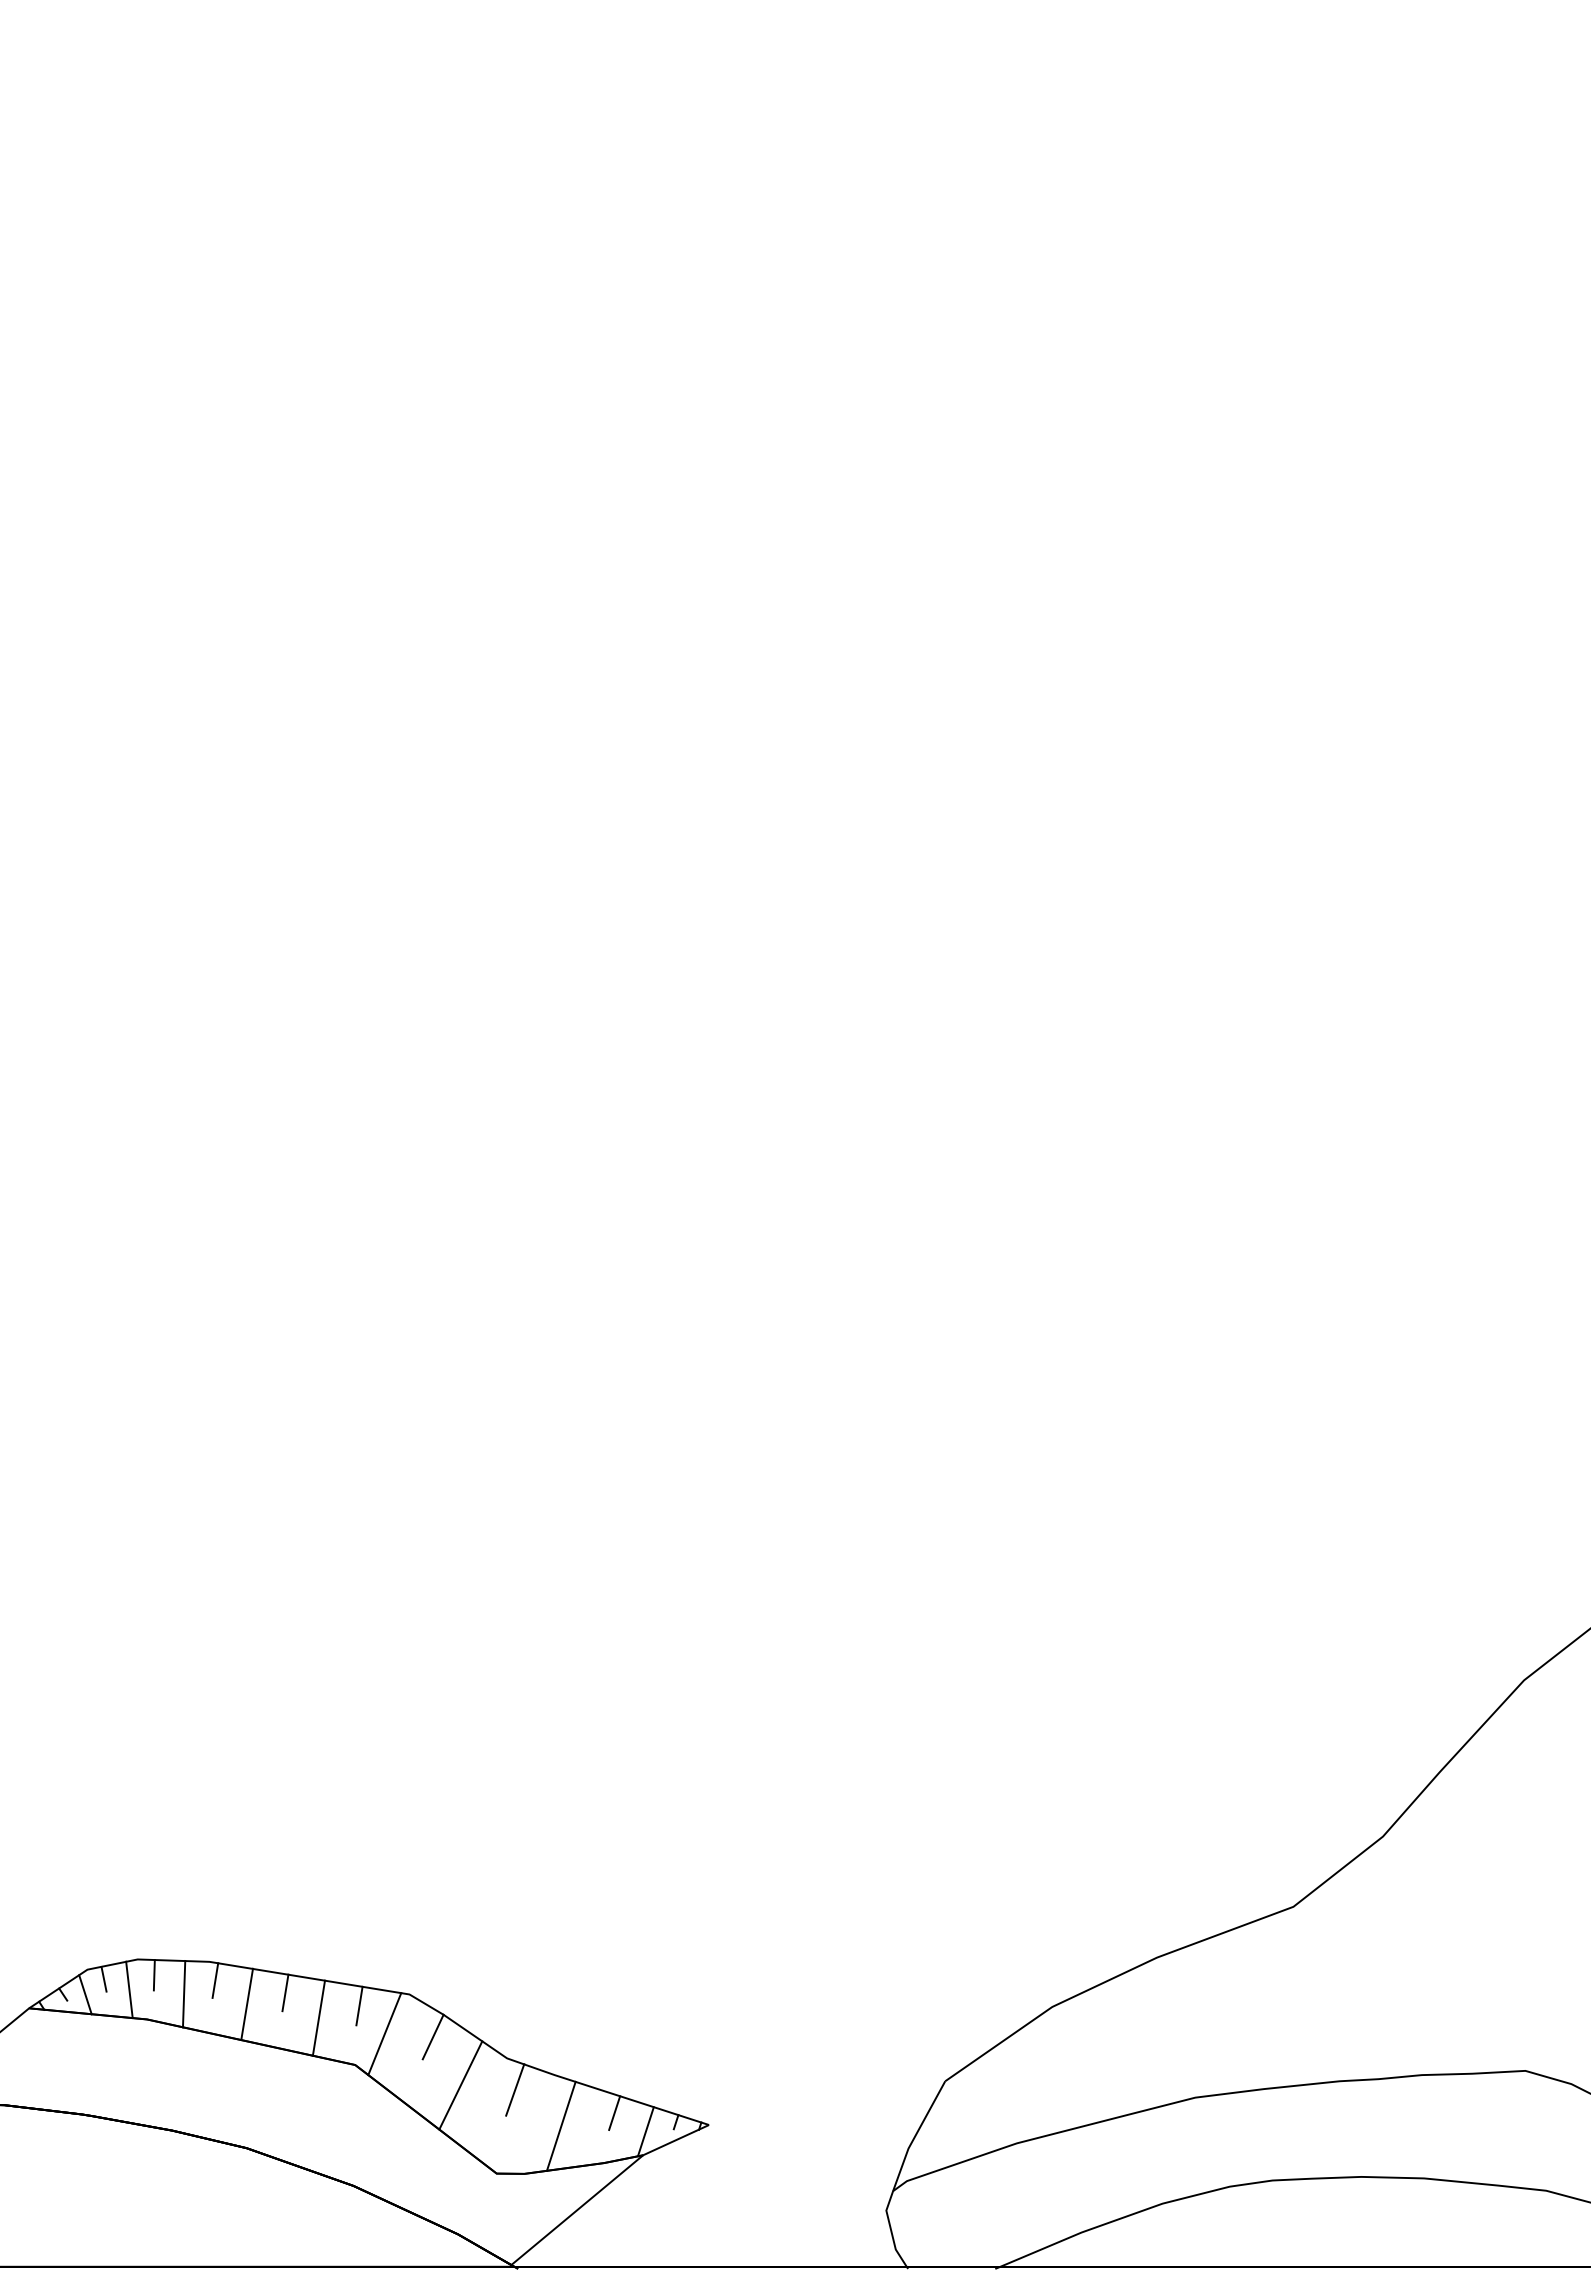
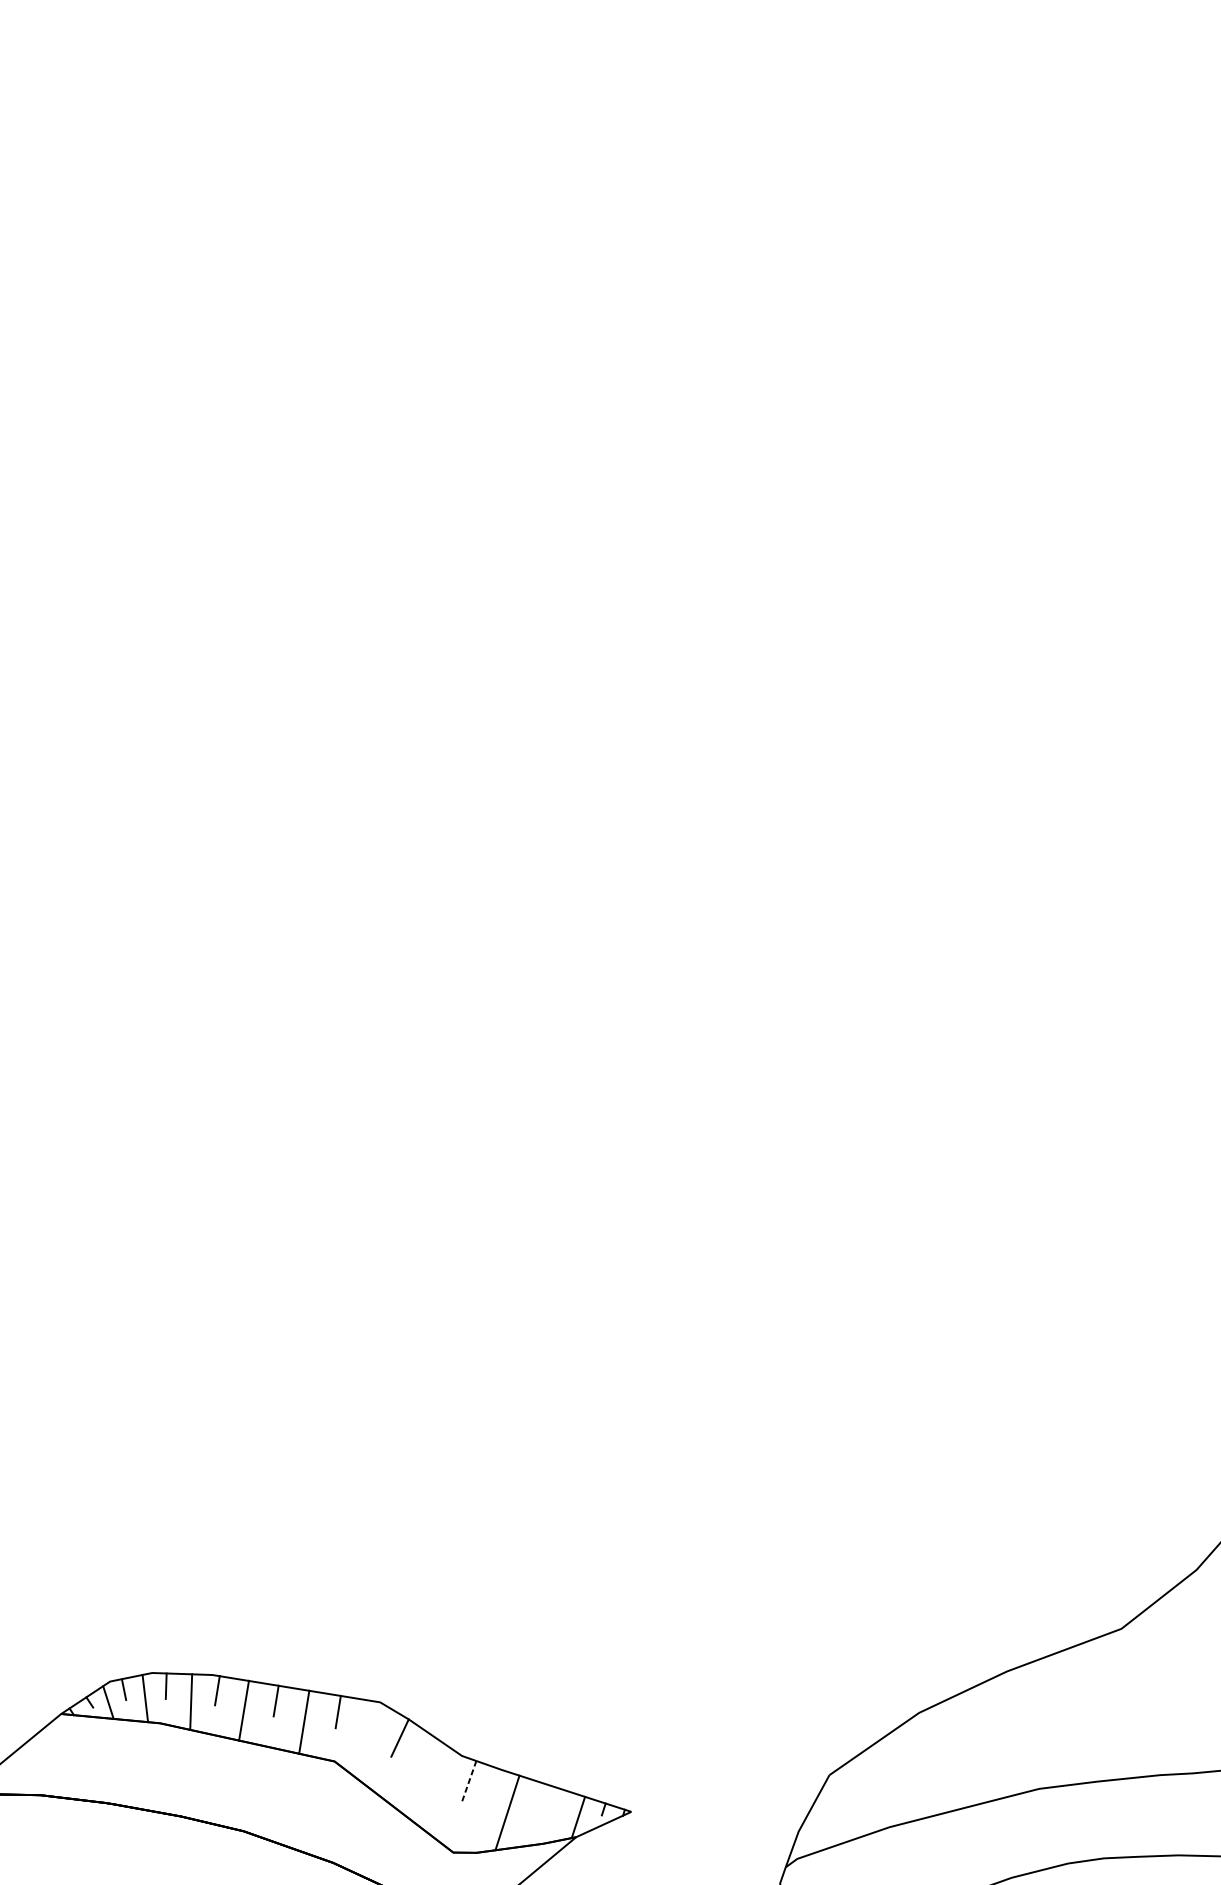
line: (384, 2034) -> (359, 1735), removed
line: (460, 2085) -> (422, 1778), removed
line: (515, 2090) -> (469, 1782), solid -> dashed
line: (614, 2112) -> (552, 1801), removed

